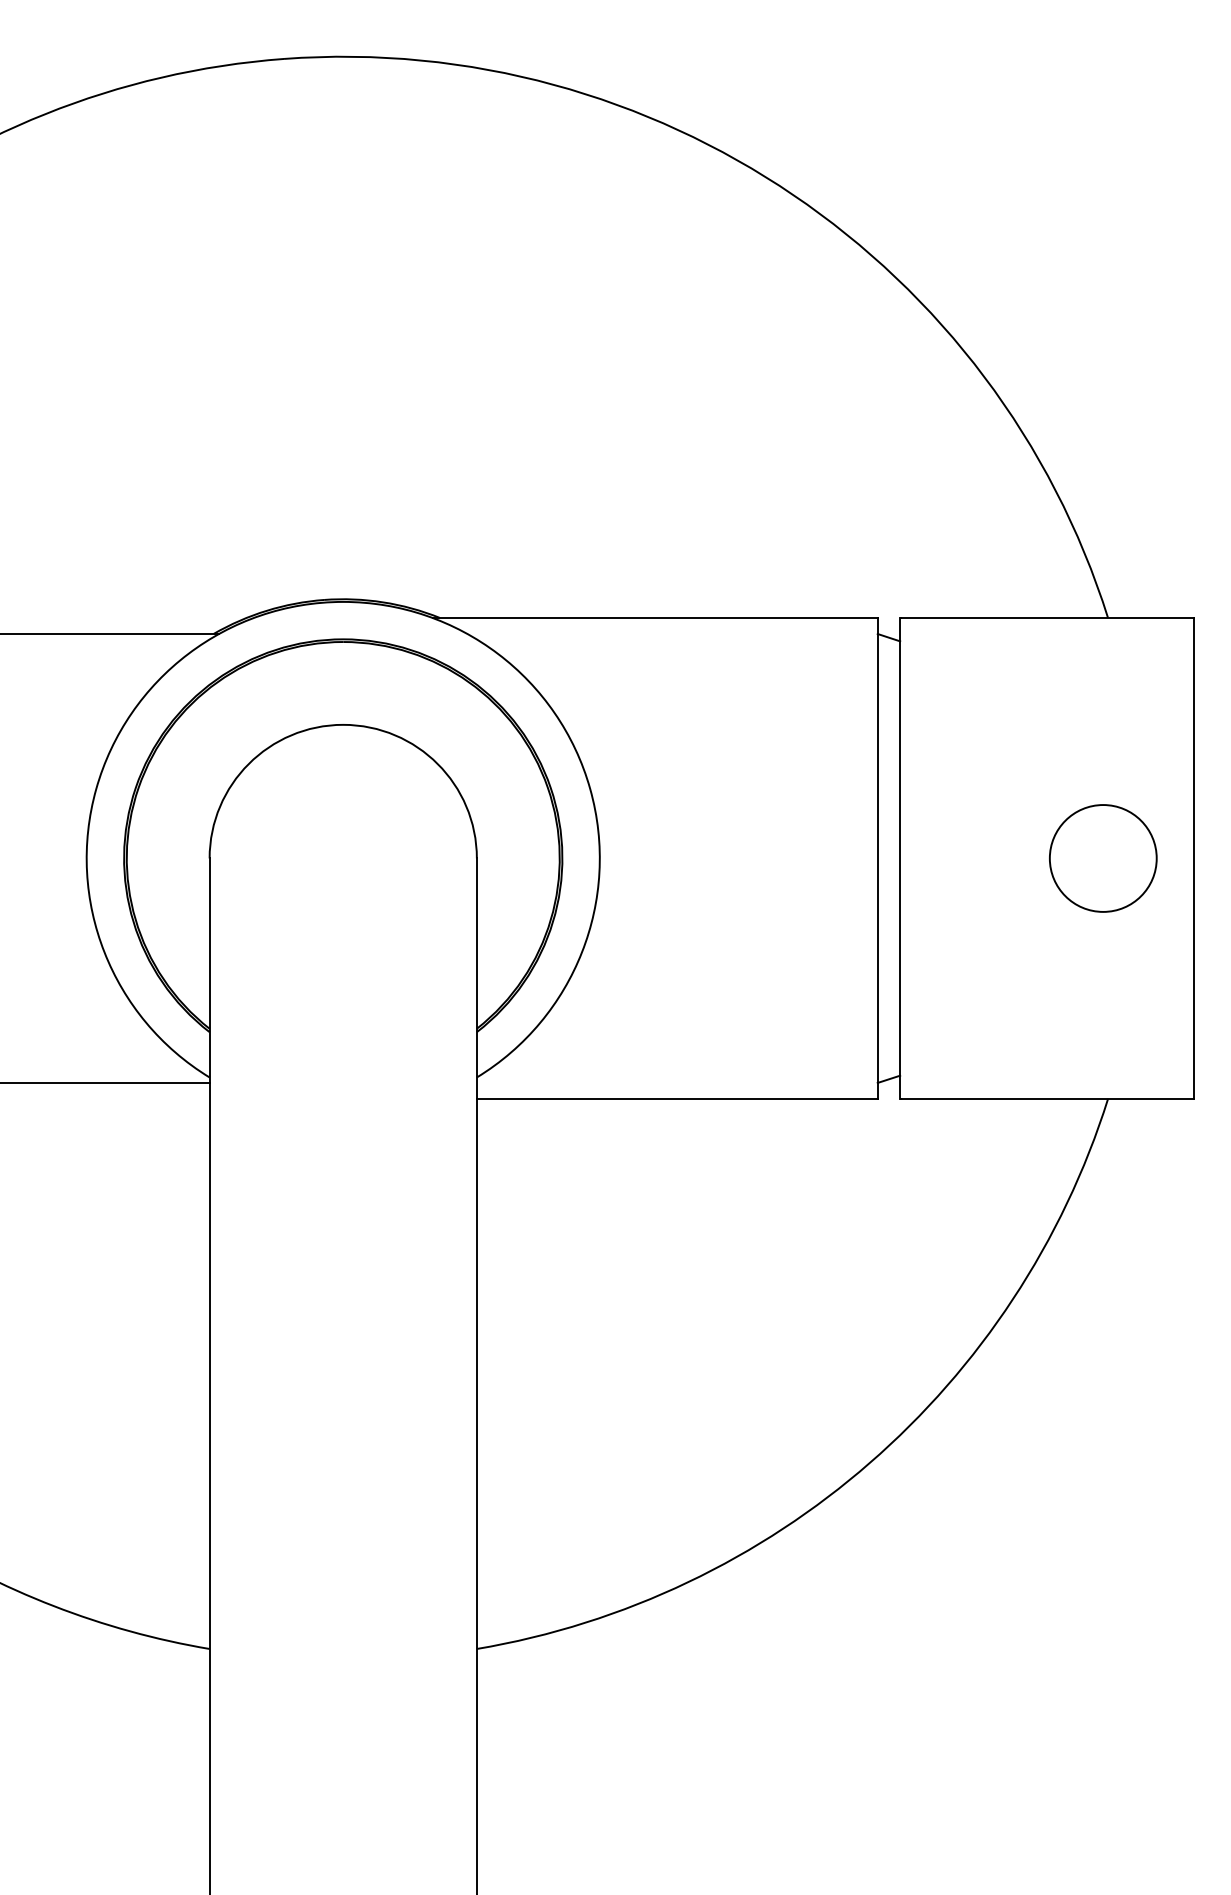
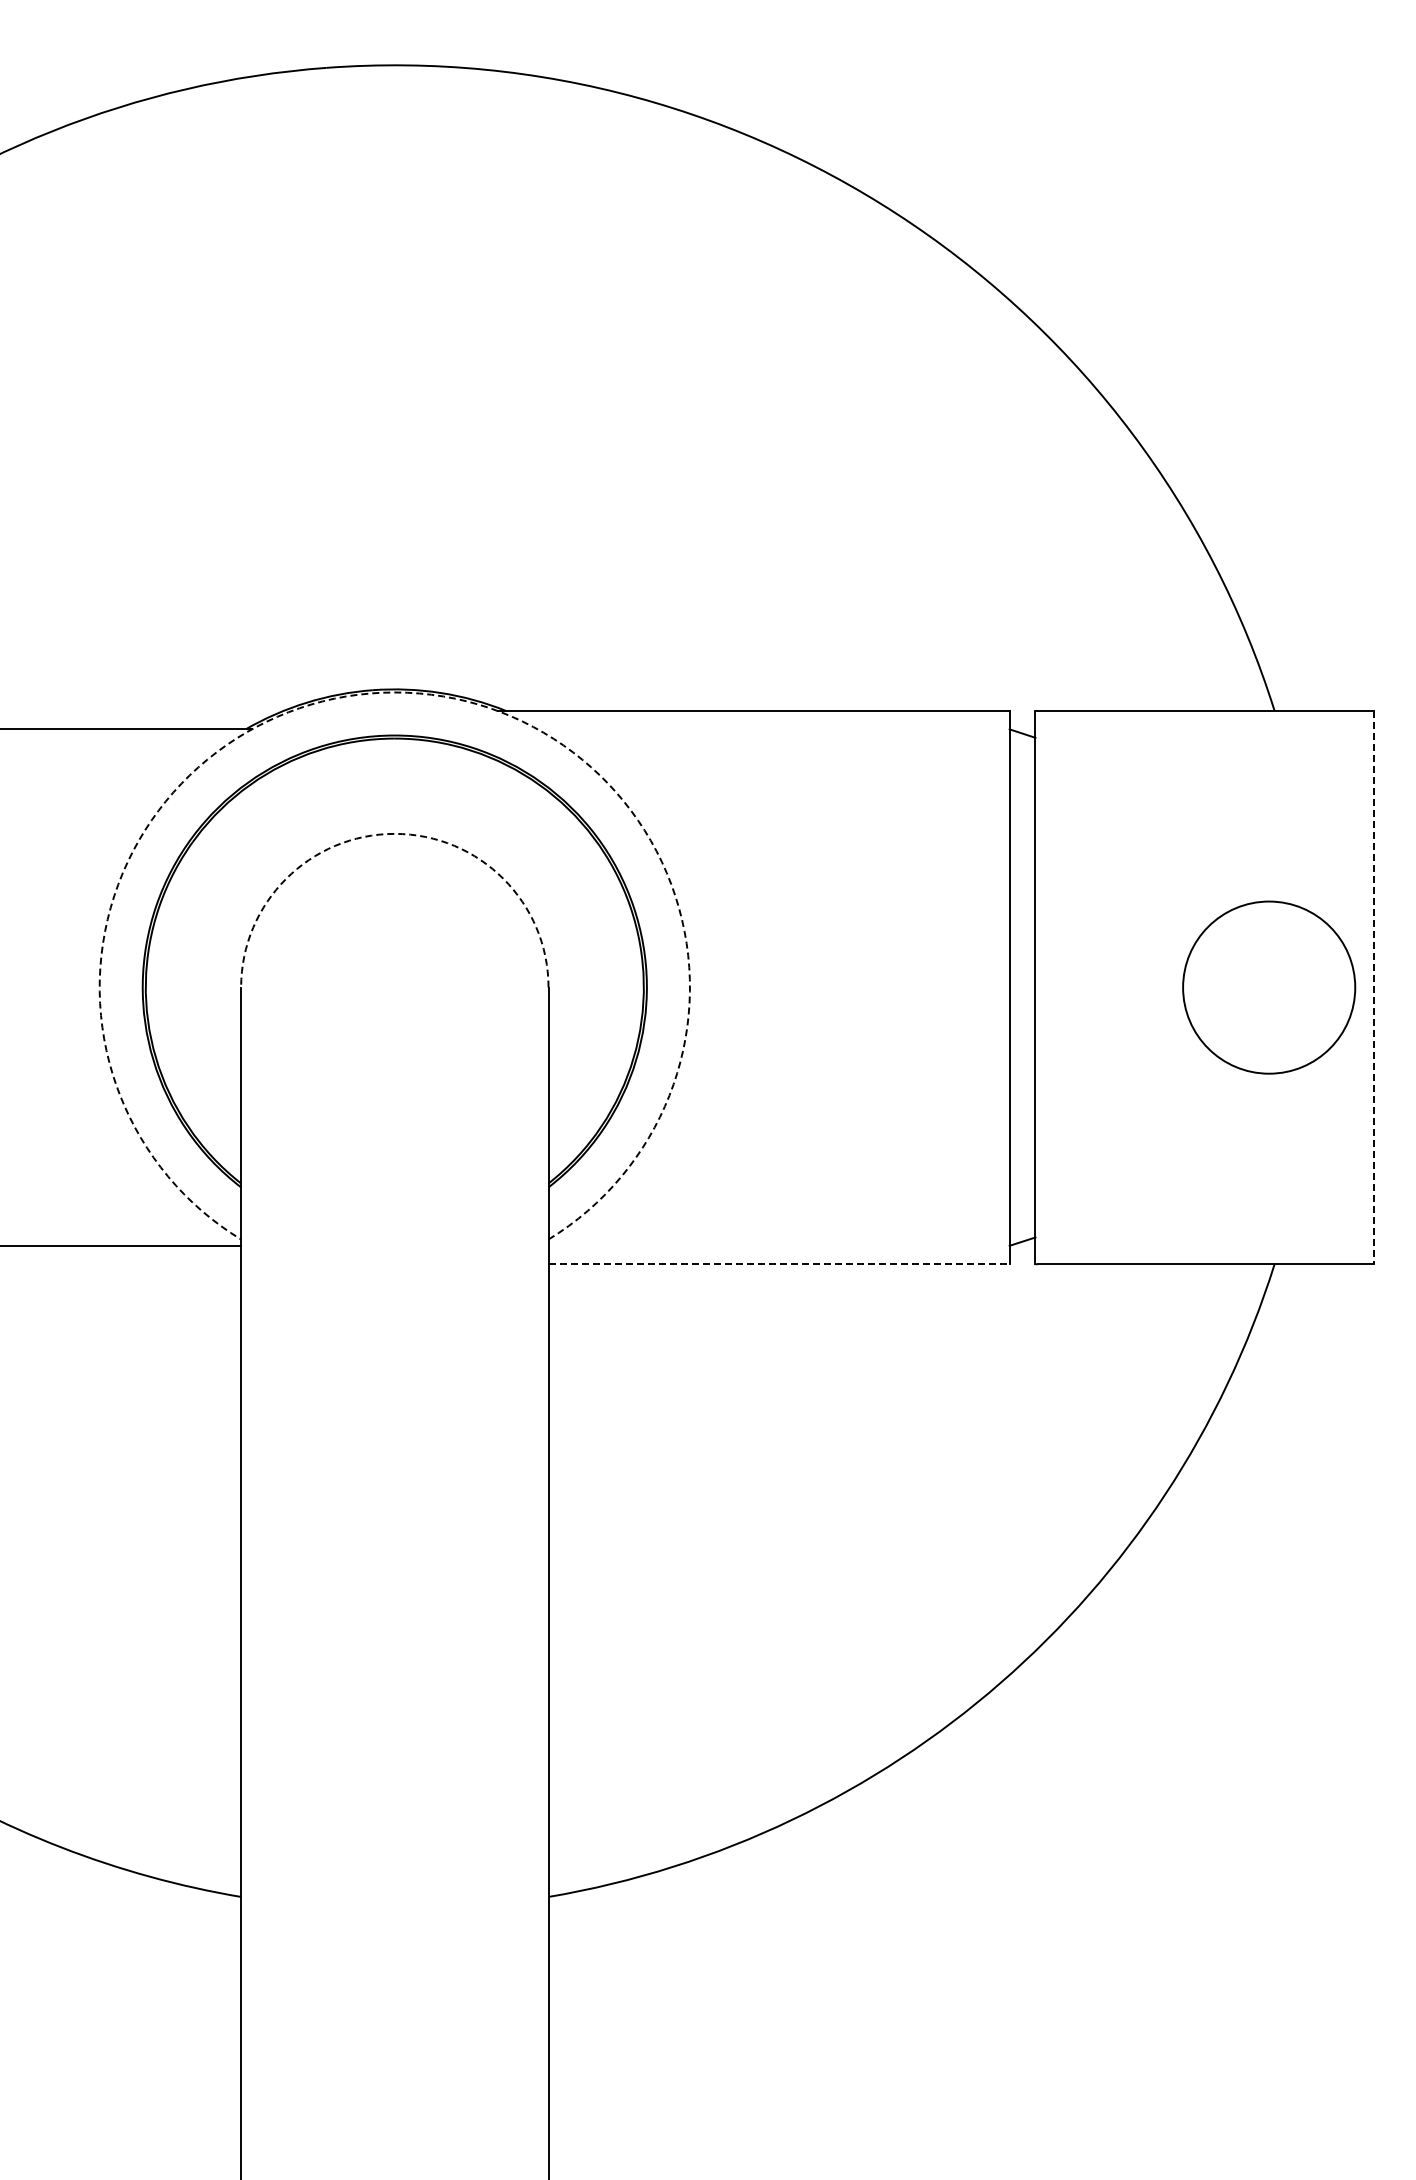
arc: (342, 601) -> (394, 692), solid -> dashed
arc: (342, 724) -> (394, 833), solid -> dashed
circle: (1102, 858) -> (1268, 987), size x1.4
line: (1194, 858) -> (1373, 987), solid -> dashed
line: (677, 1099) -> (779, 1264), solid -> dashed

